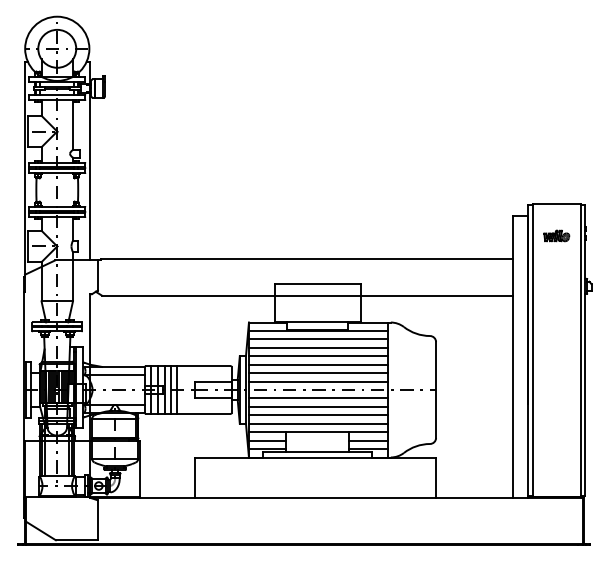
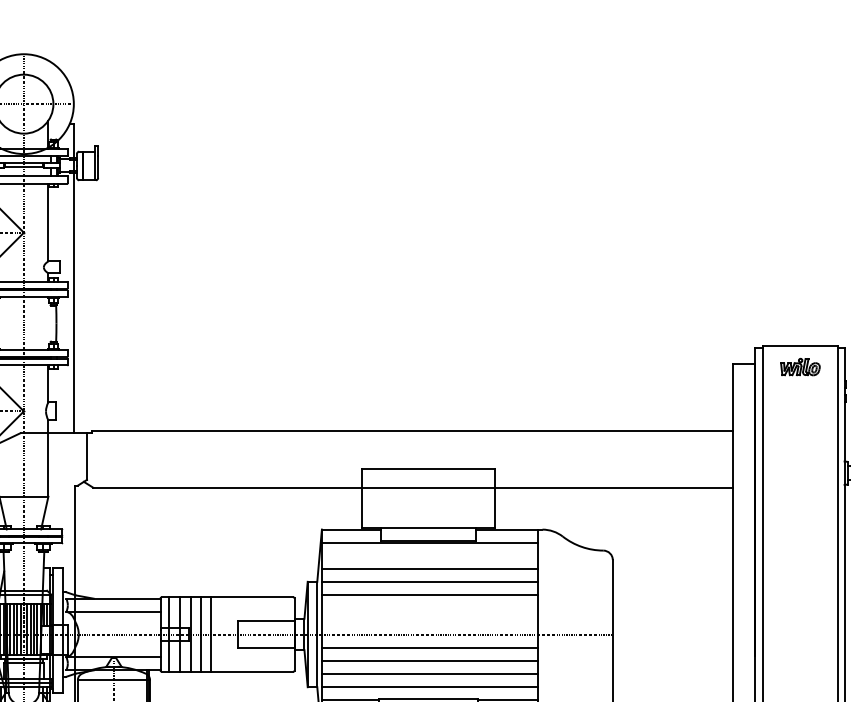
part: (556, 235) -> (799, 366), moved
line: (317, 339) -> (428, 556), removed
line: (317, 373) -> (428, 608), removed
line: (317, 381) -> (428, 621), removed

